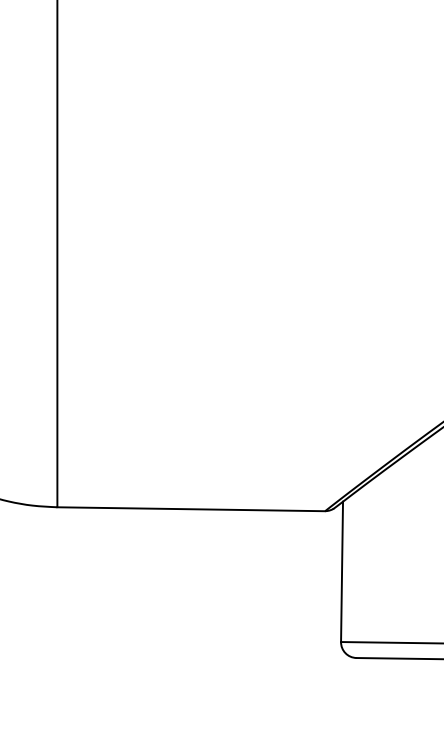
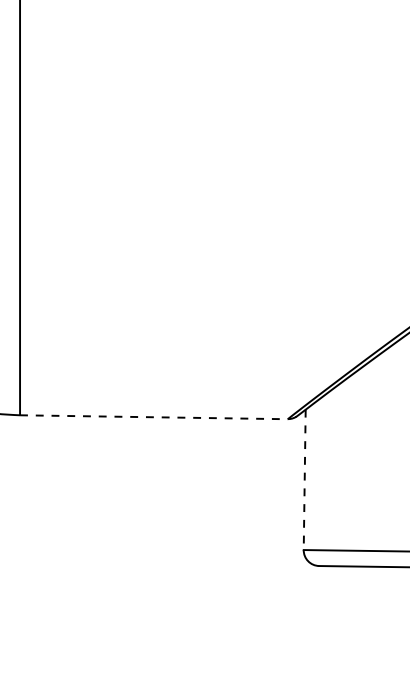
line: (191, 509) -> (154, 417), solid -> dashed
line: (342, 572) -> (305, 480), solid -> dashed

